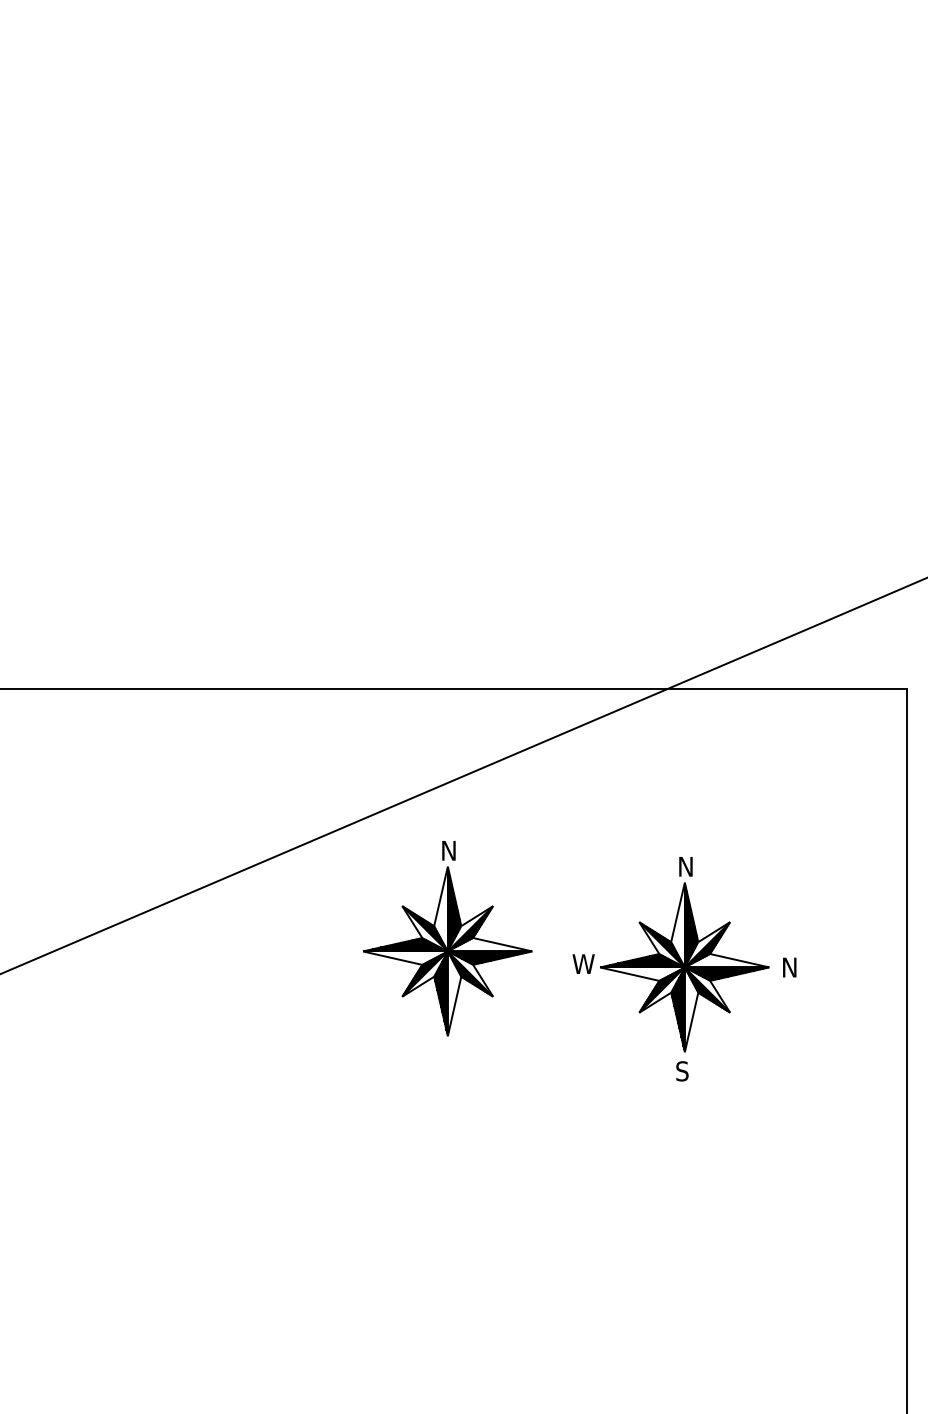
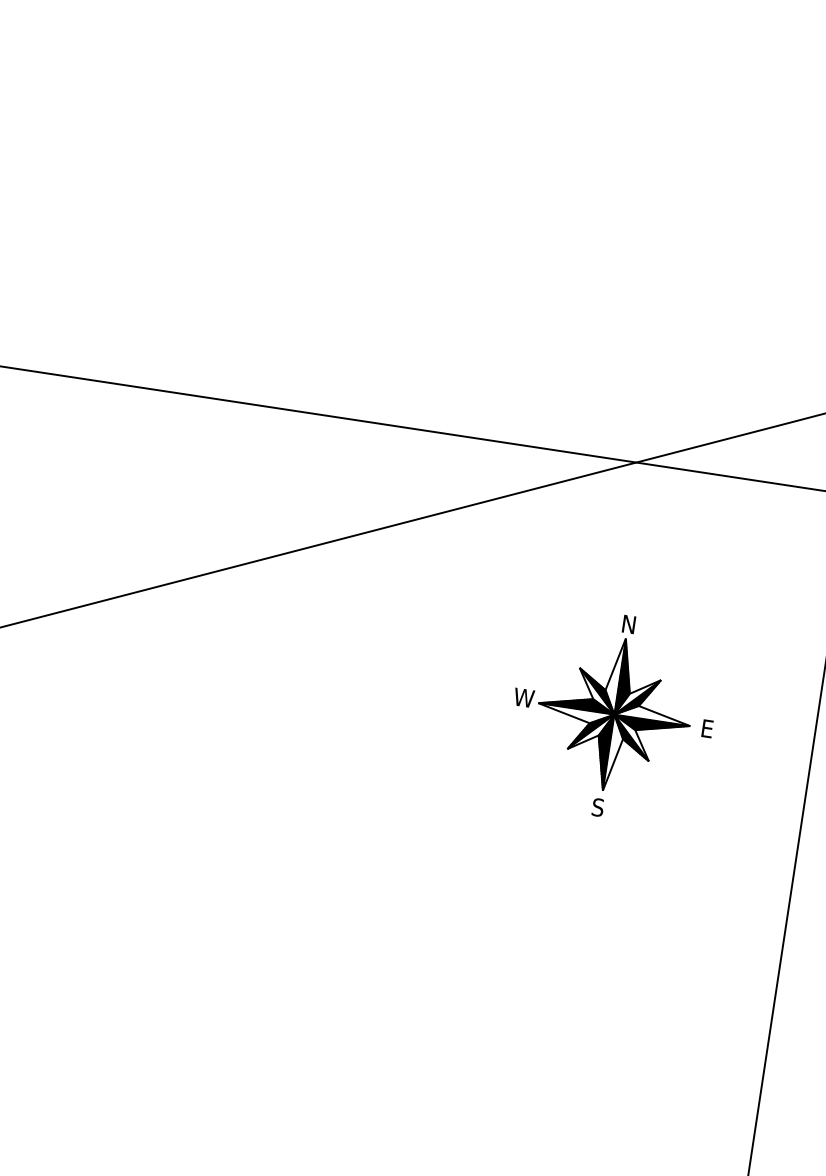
part: (447, 938) -> (405, 656), removed
text: (789, 967) -> (708, 728), N -> E

